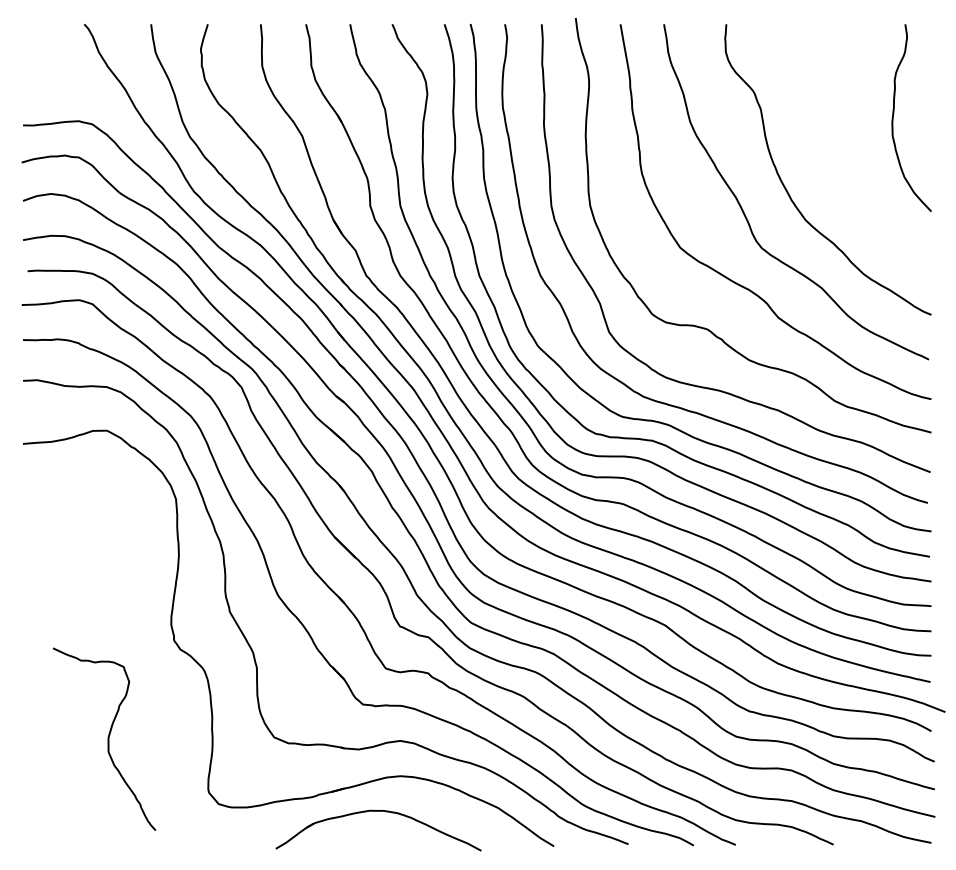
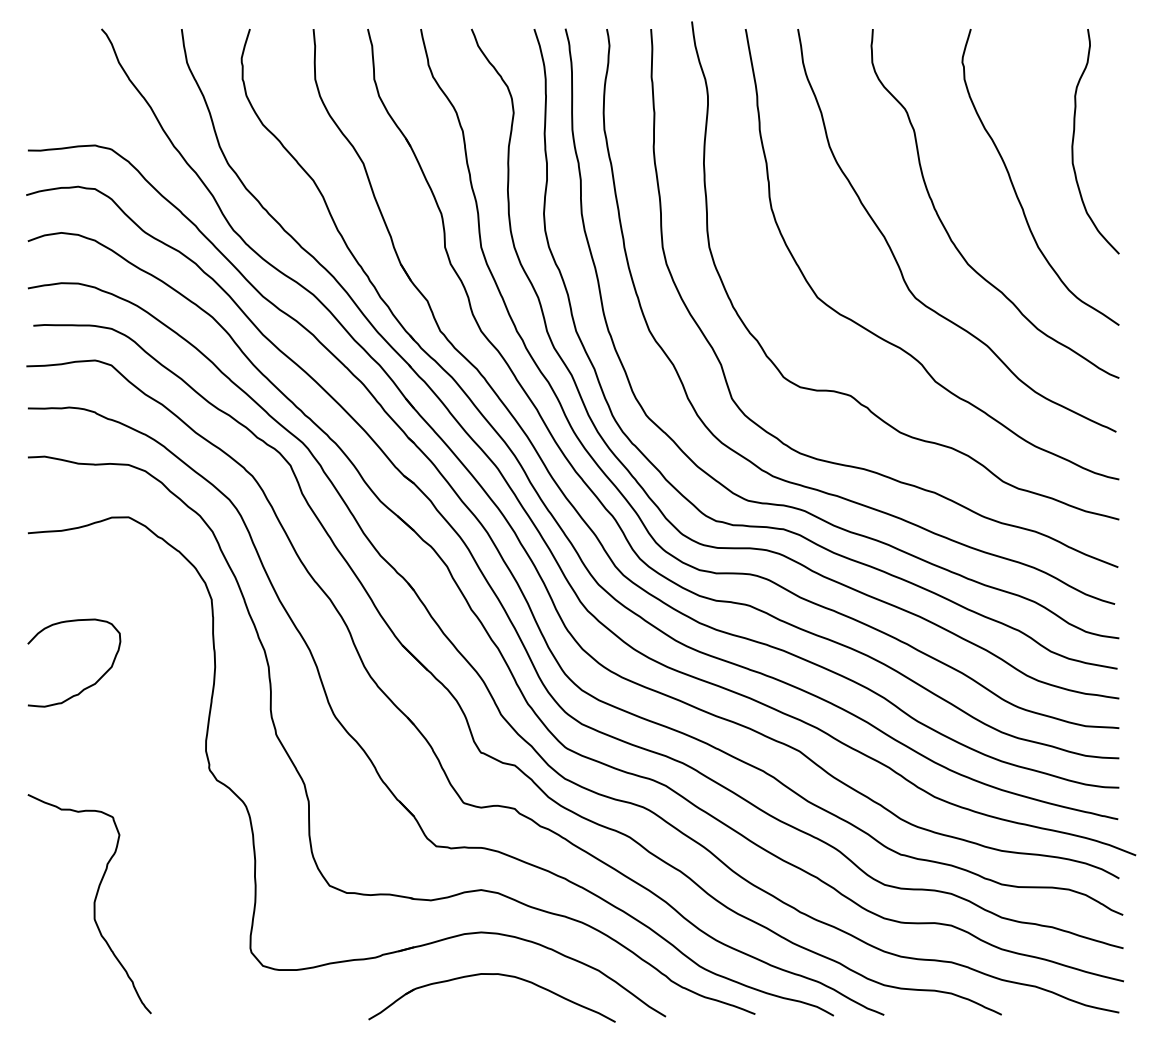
curve: (844, 155) -> (1014, 186), added
curve: (72, 571) -> (87, 686), added
curve: (107, 739) -> (93, 904), moved
part: (378, 811) -> (491, 974), moved

